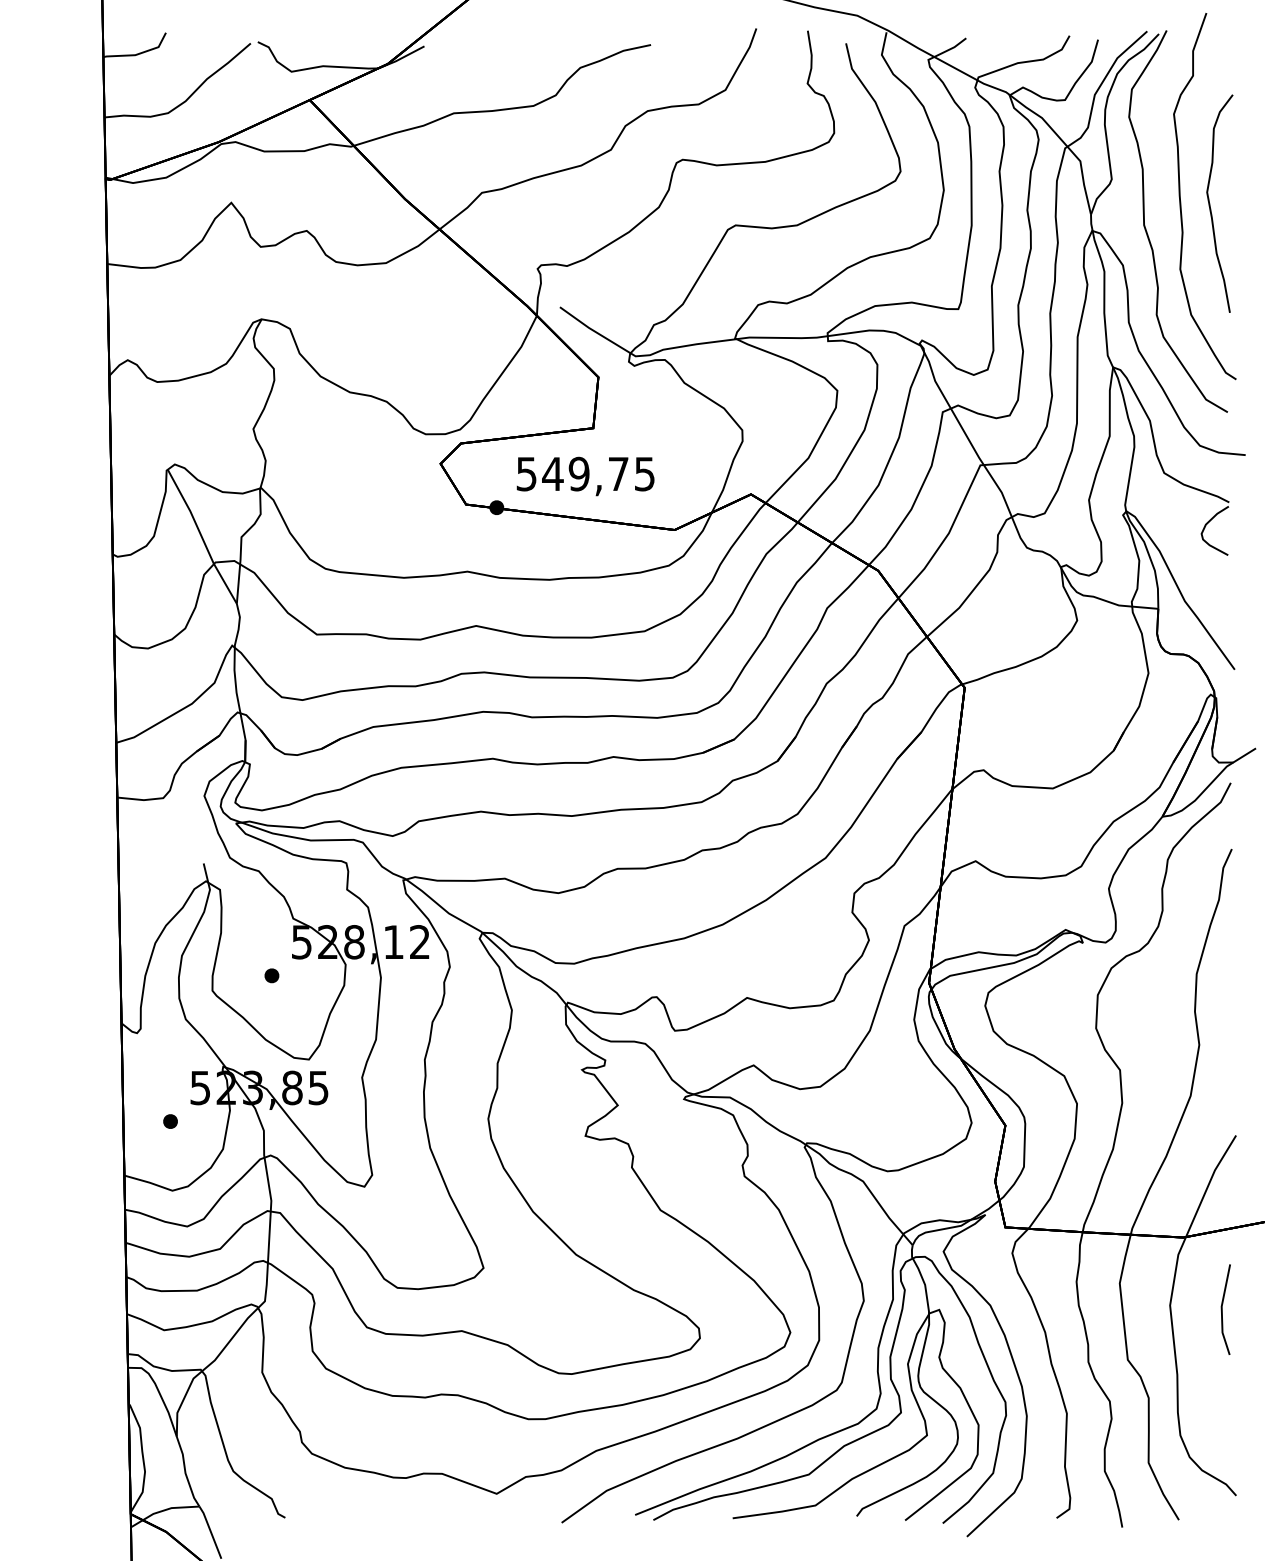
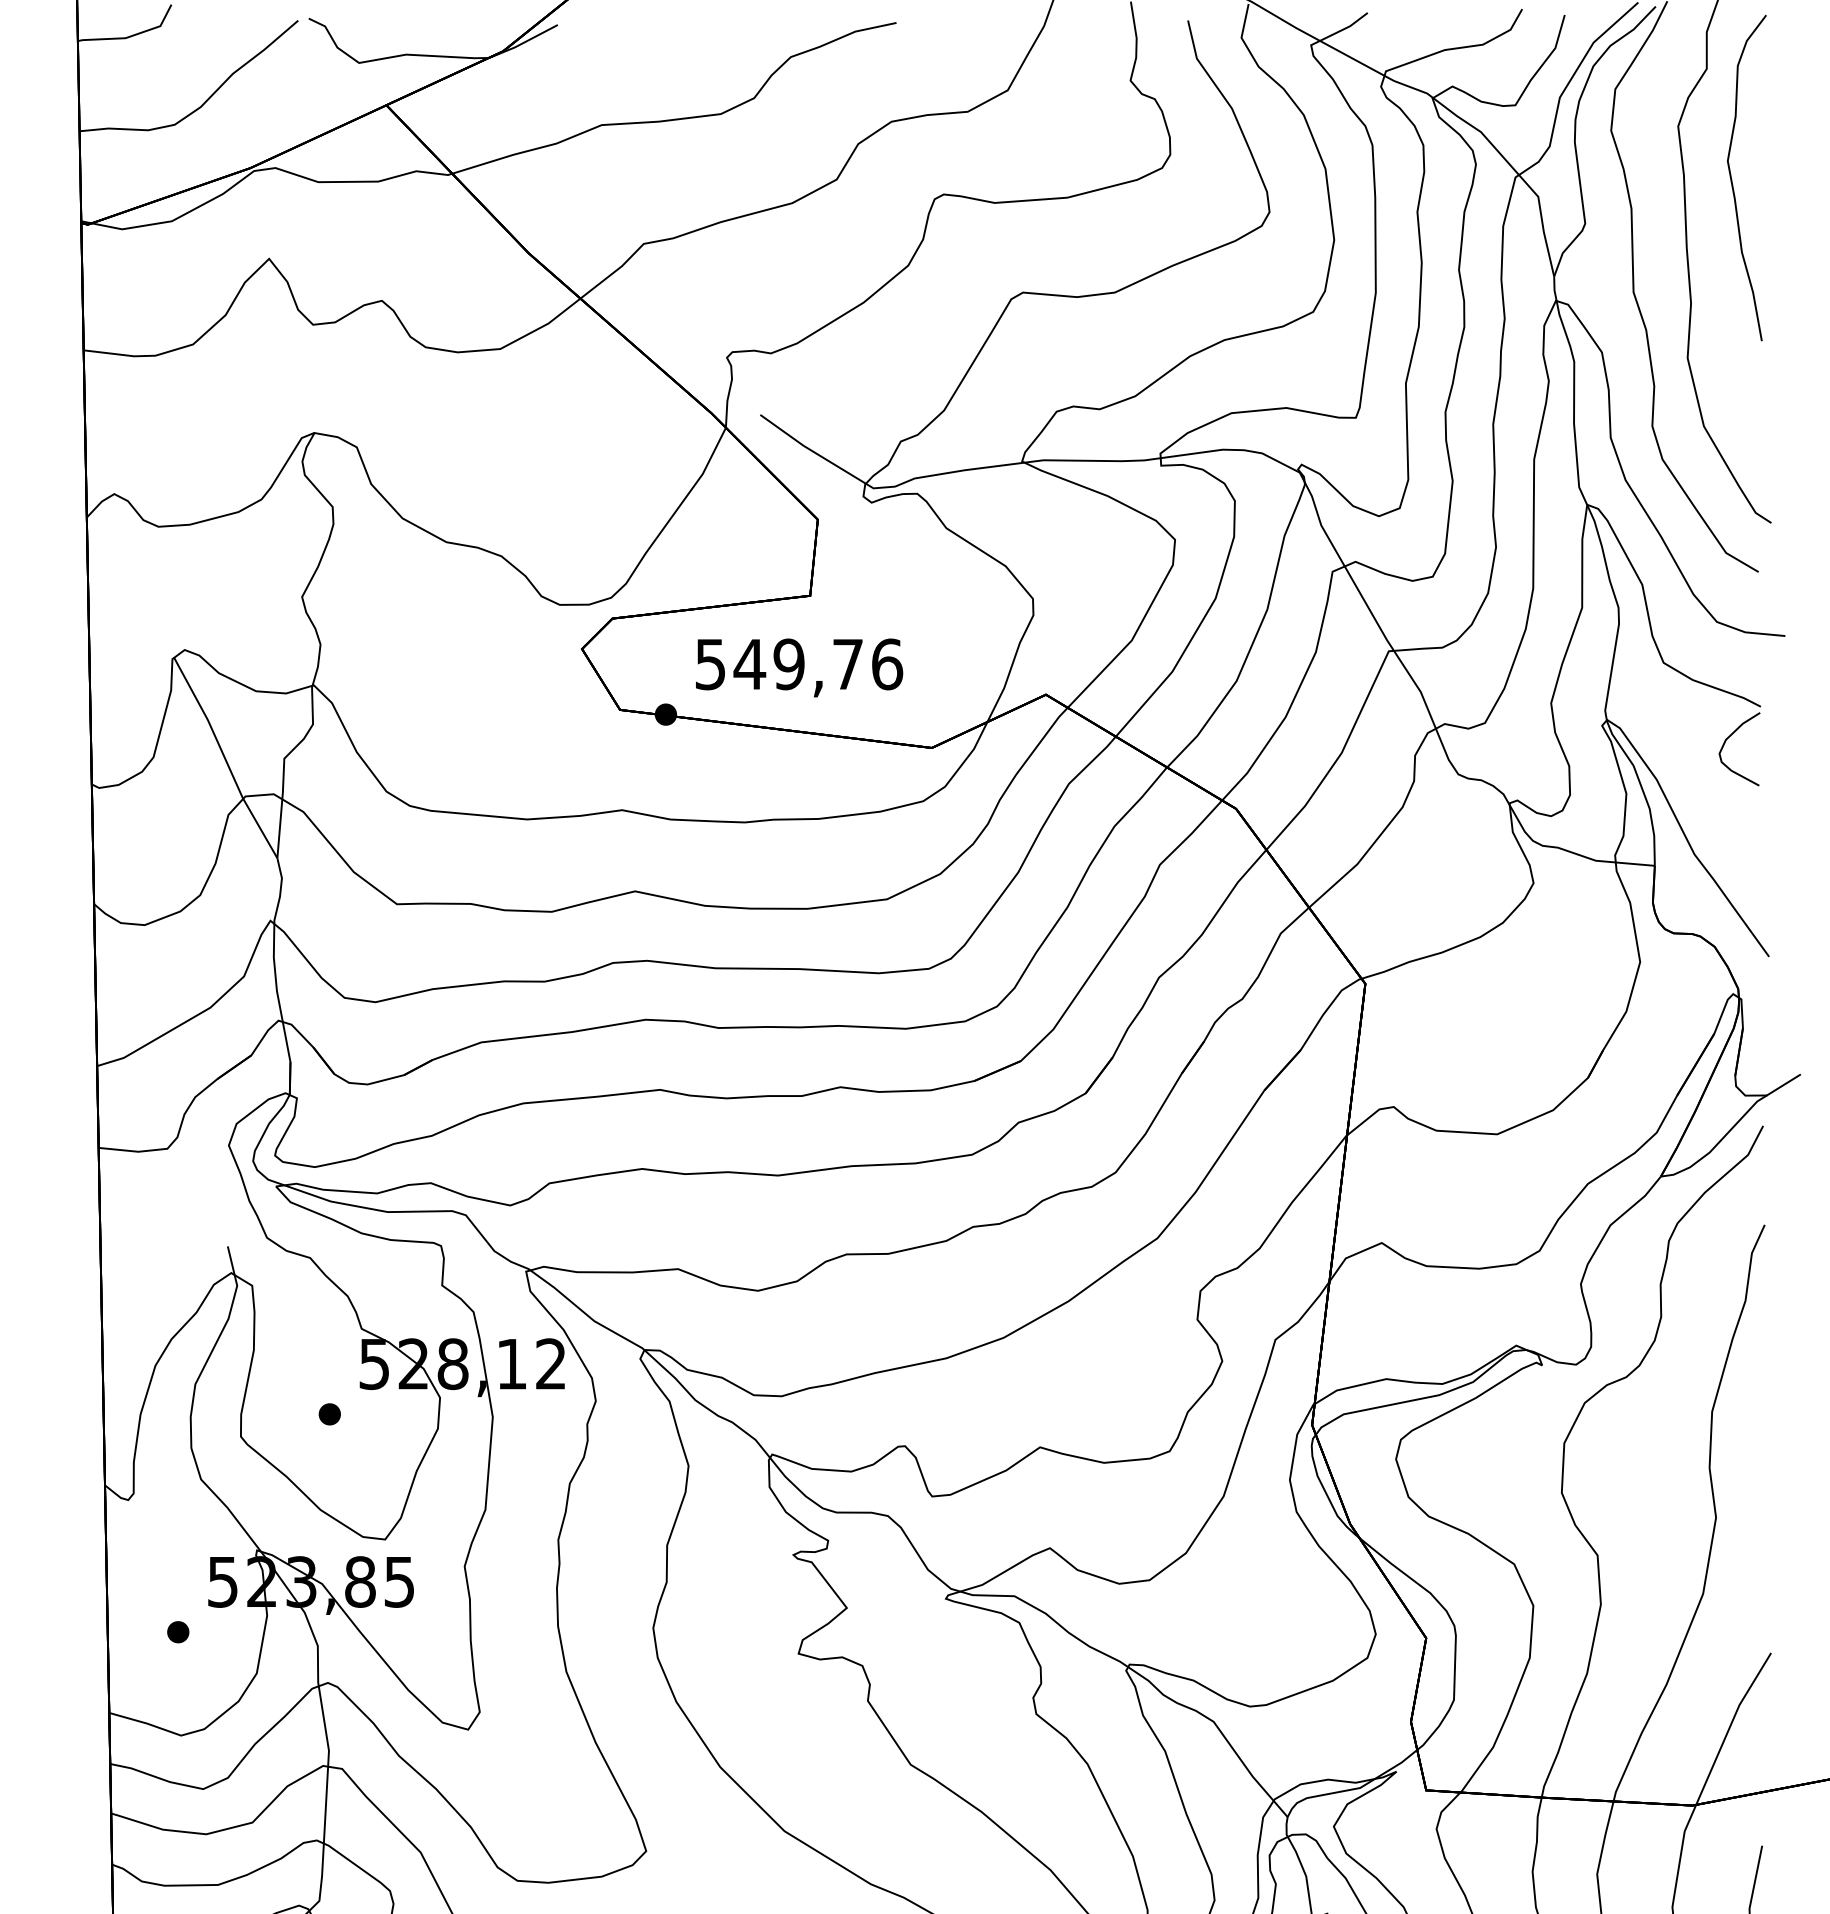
curve: (1210, 203) -> (1732, 177), moved
text: (644, 473) -> (886, 663), 549,75 -> 549,76

